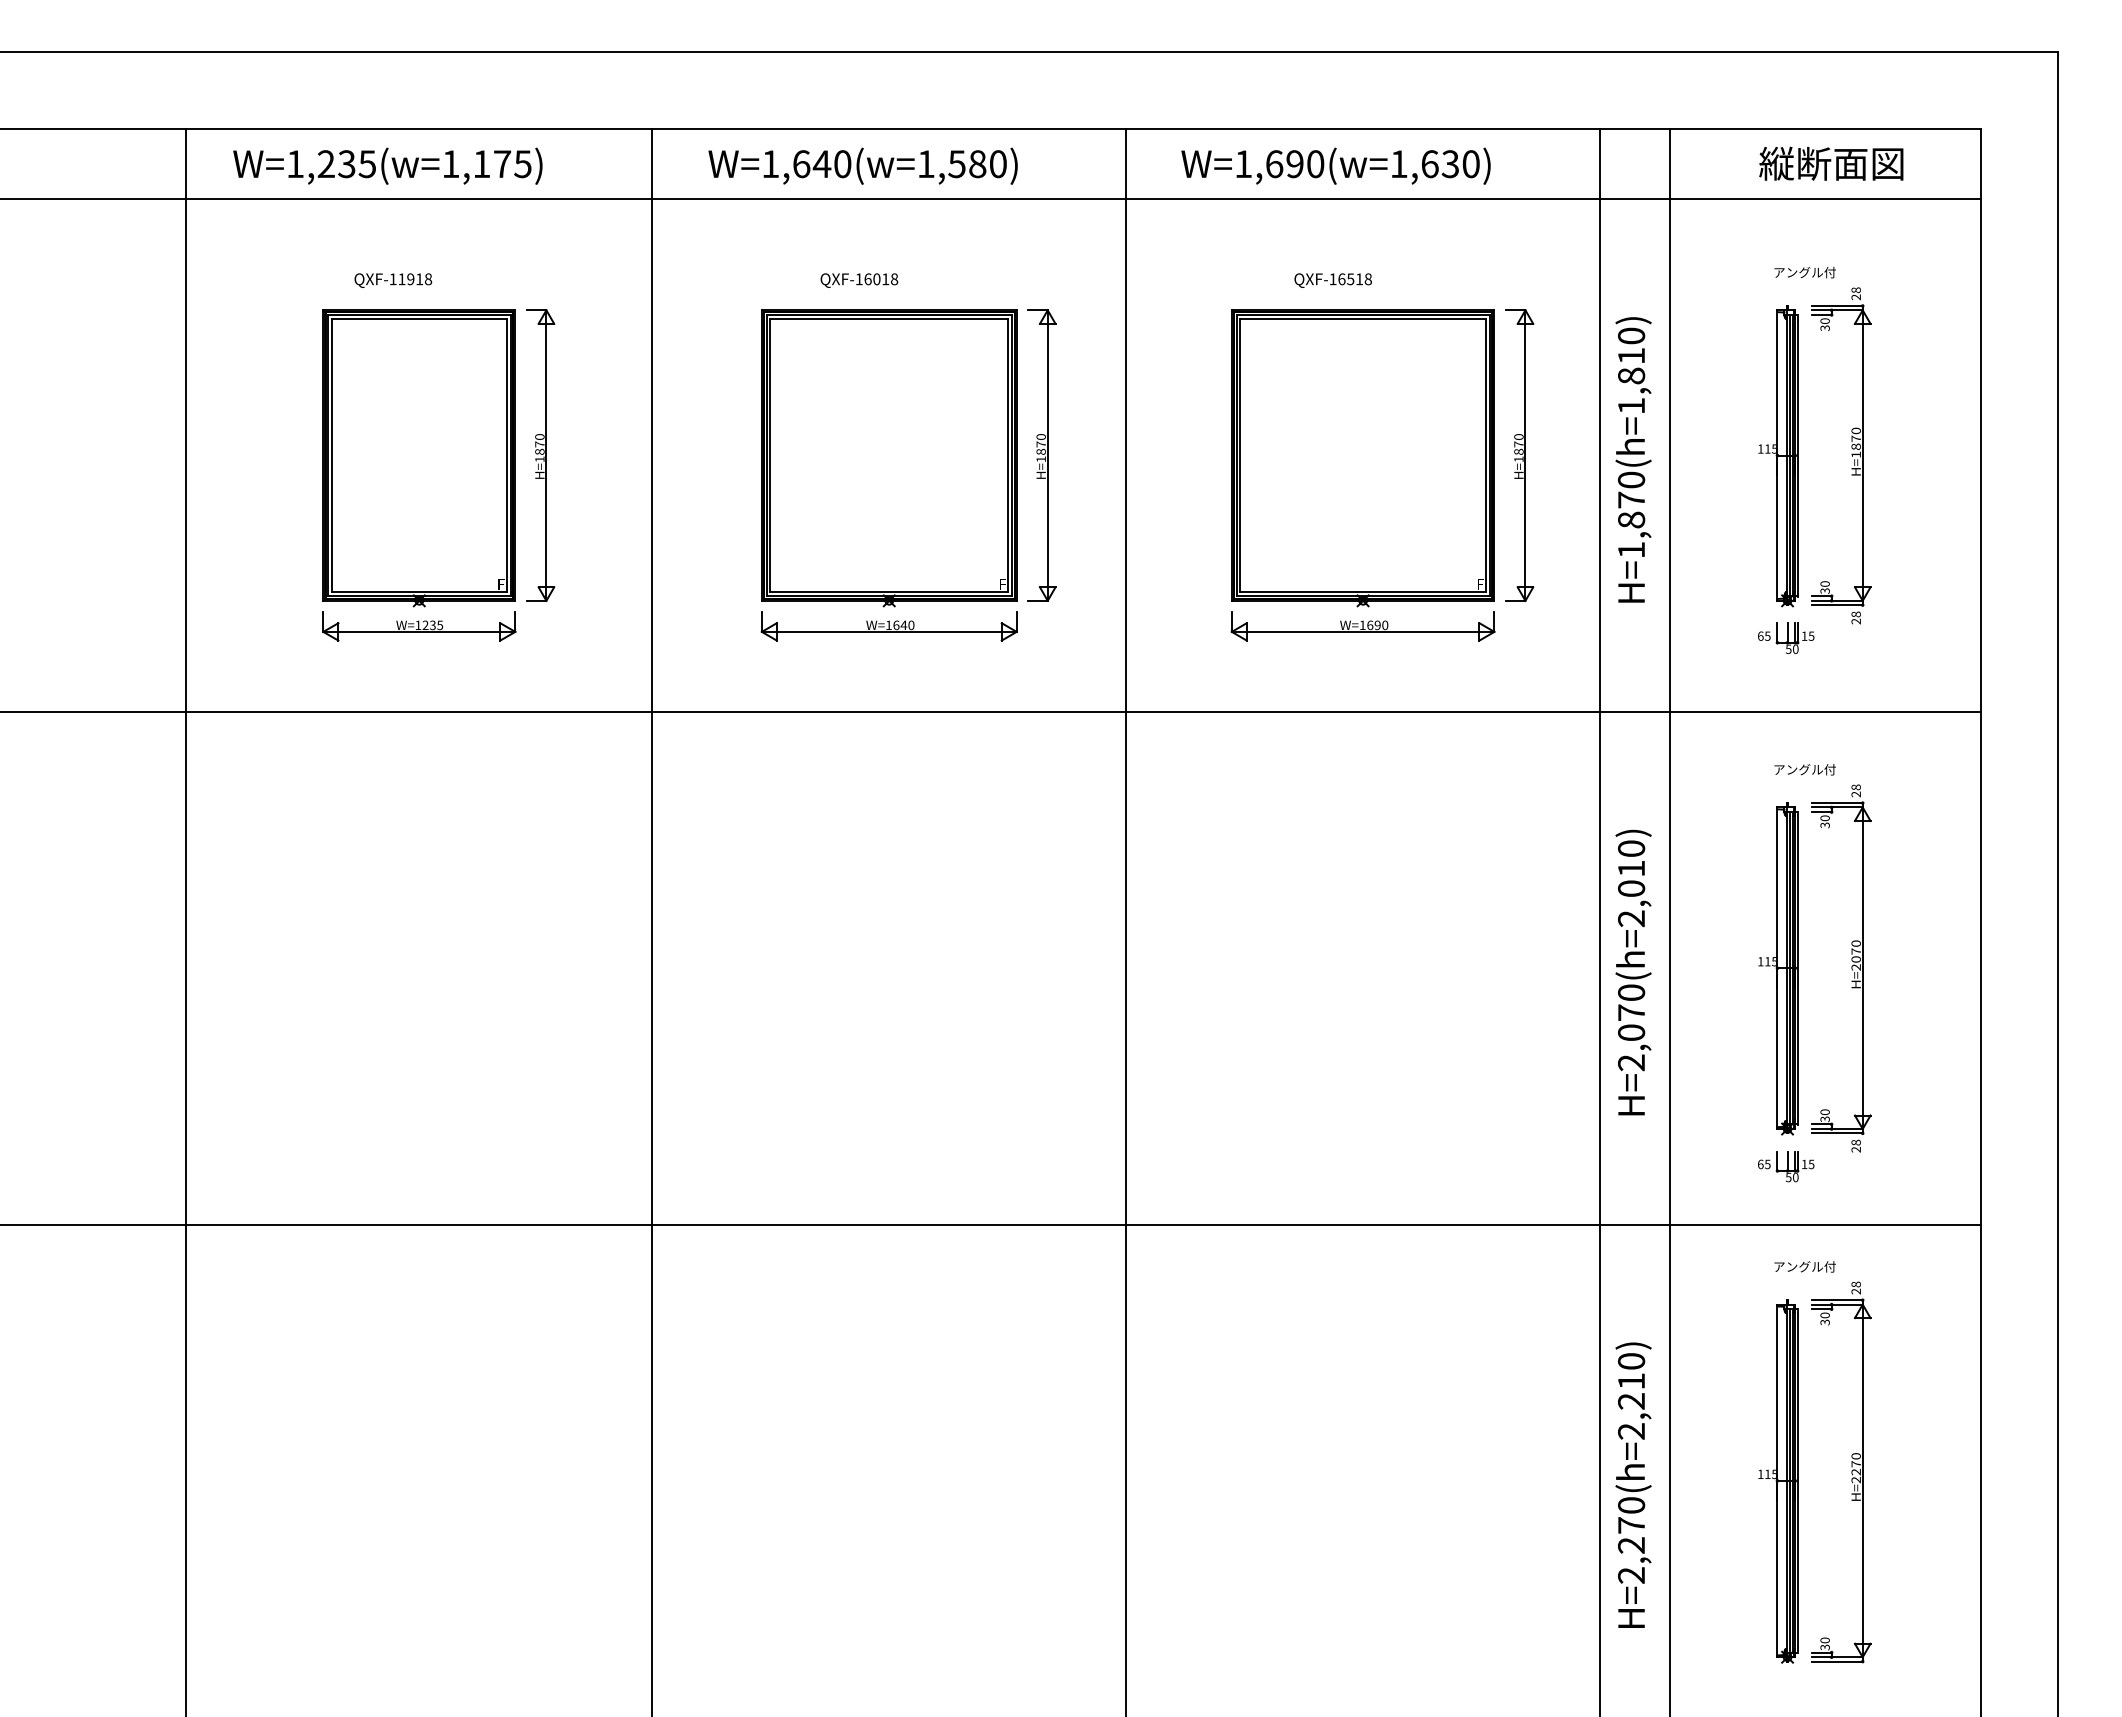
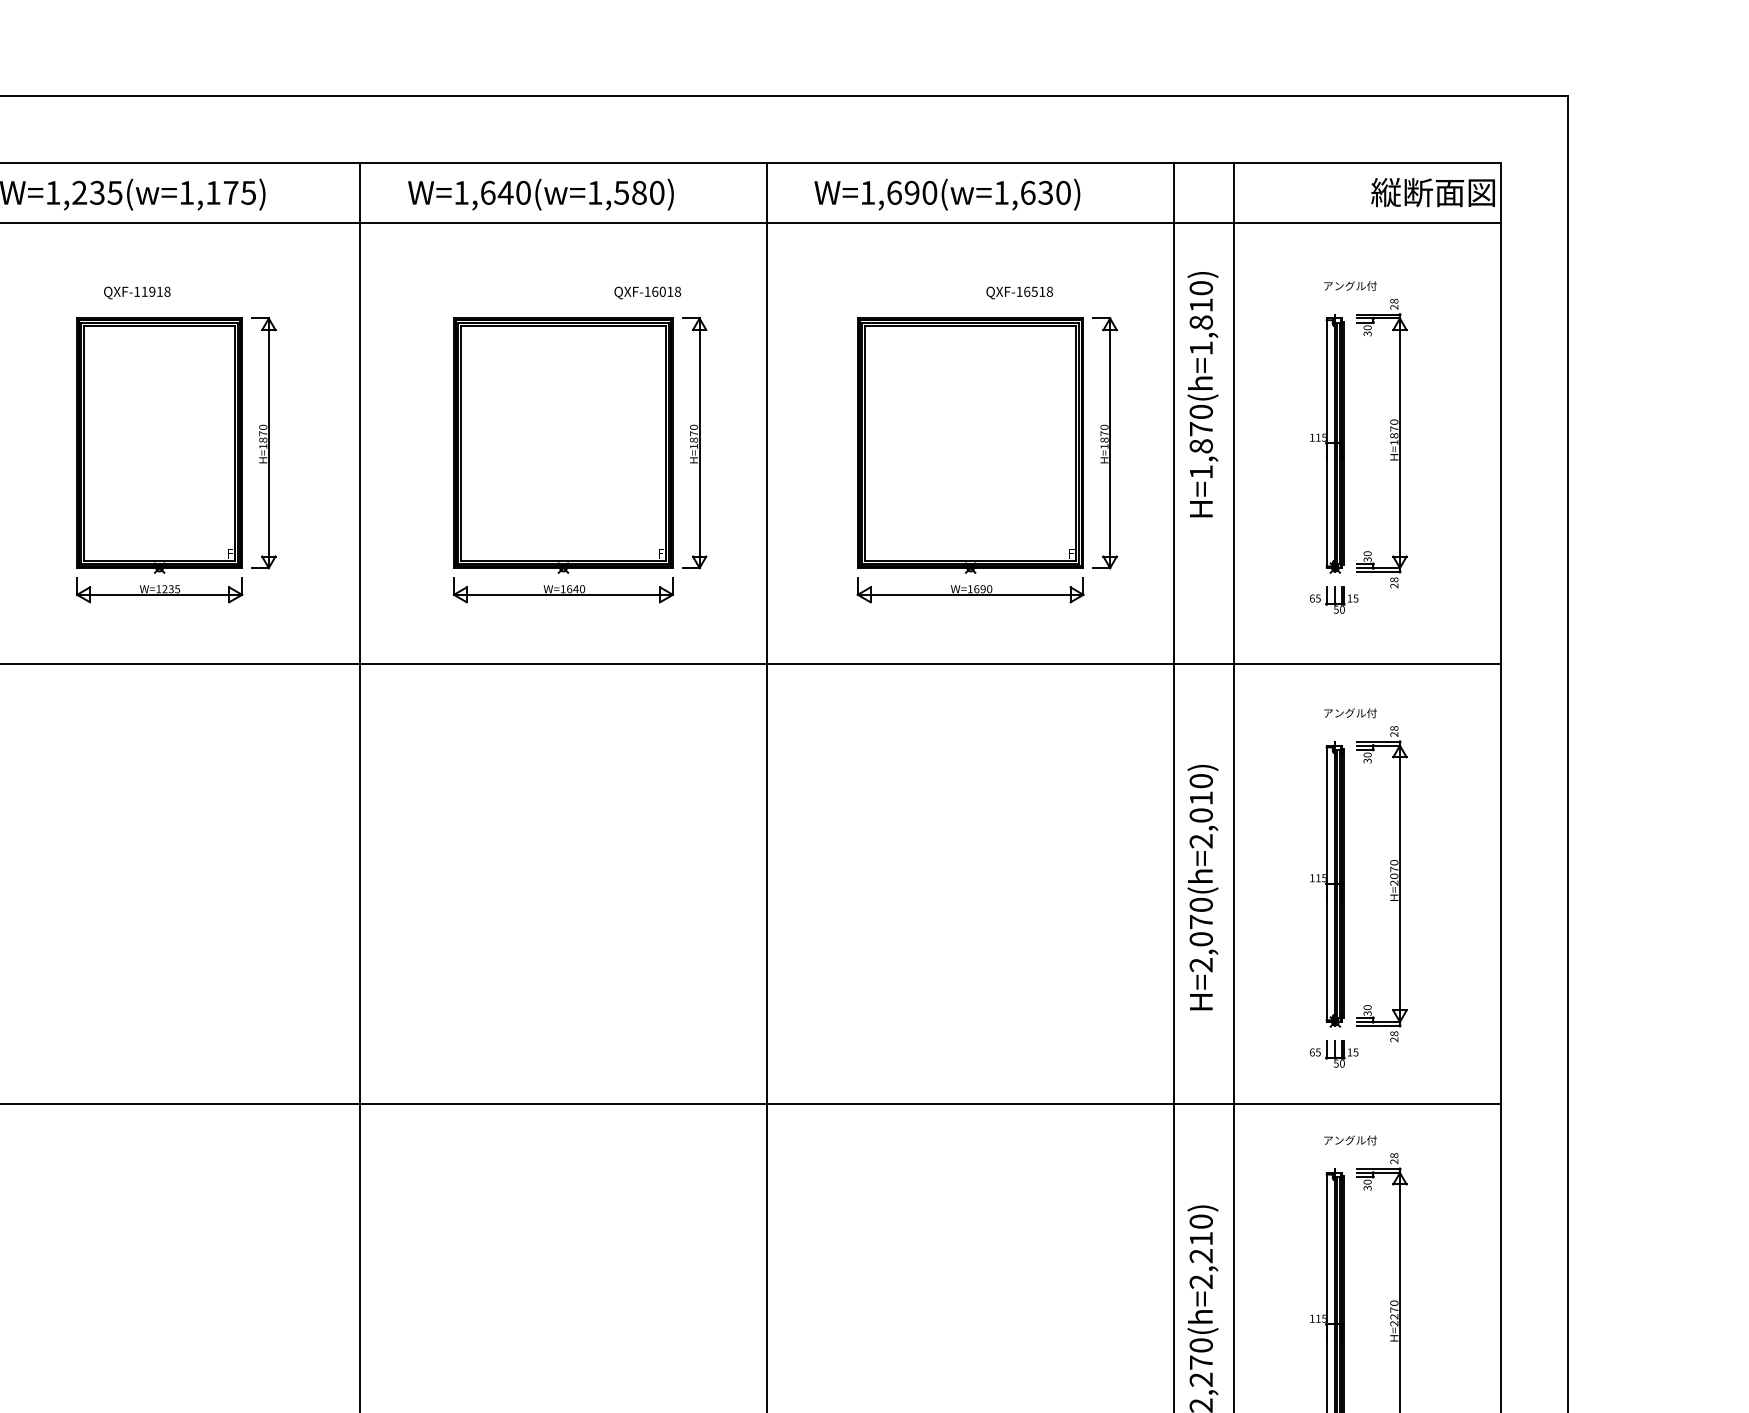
text: (1831, 163) -> (1433, 192), moved
text: (859, 280) -> (647, 292), moved
text: (1332, 280) -> (1019, 292), moved
text: (1633, 459) -> (1202, 394), moved

